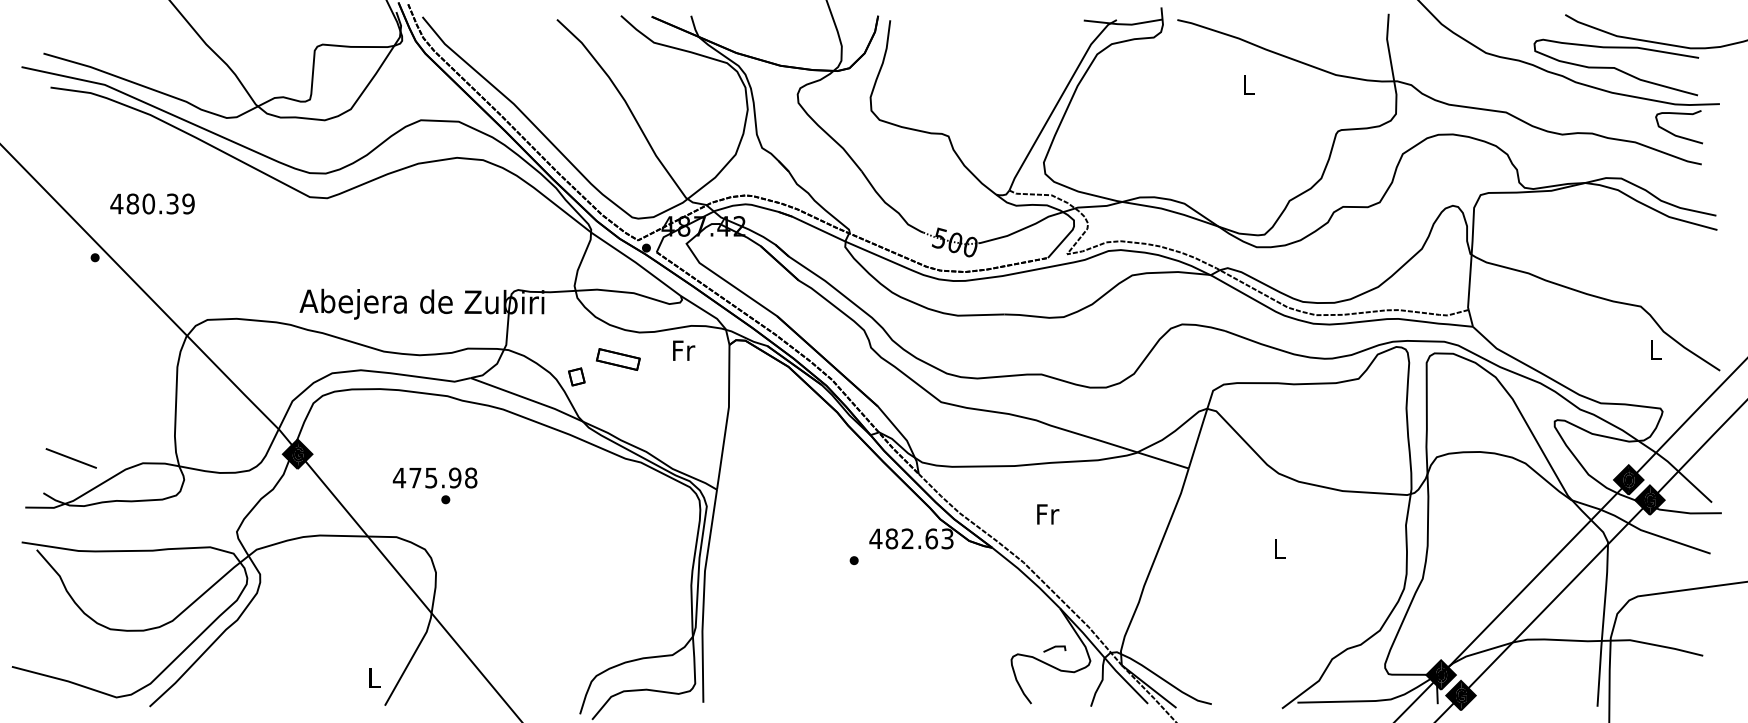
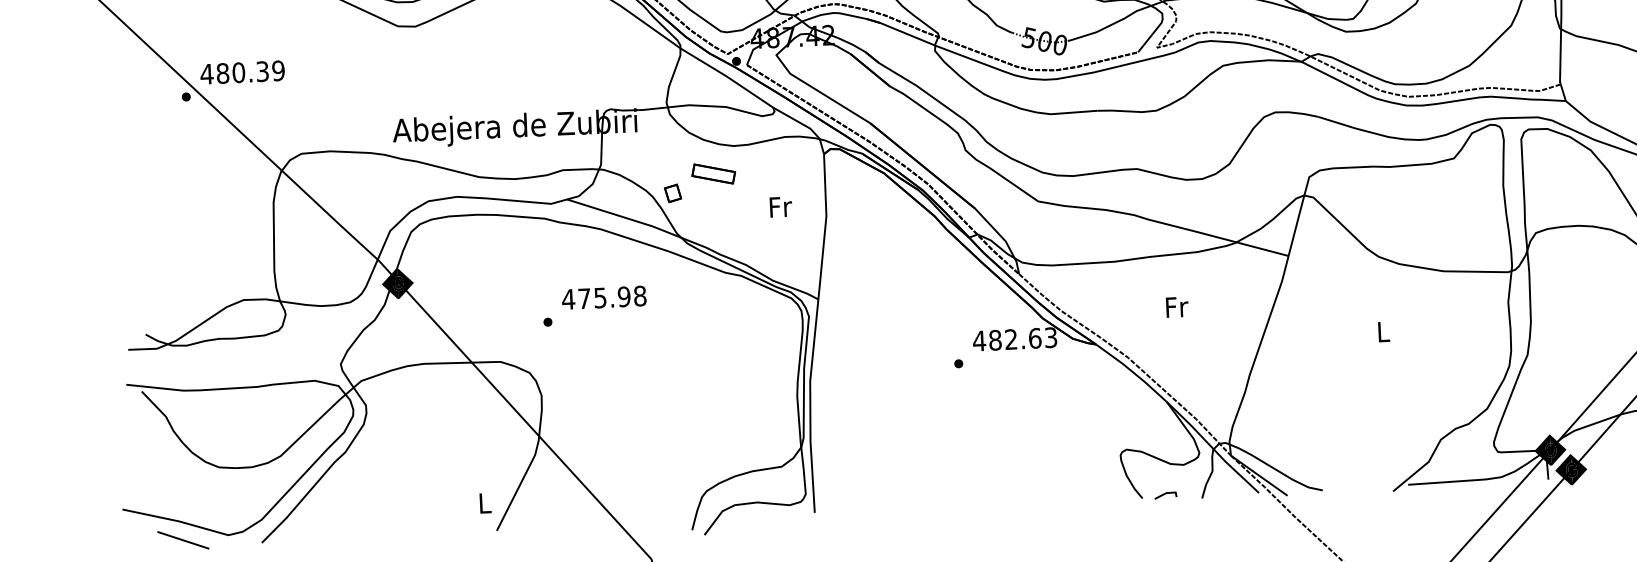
text: (152, 203) -> (242, 72), moved
text: (684, 350) -> (781, 206), moved
line: (70, 458) -> (182, 540), moved
text: (434, 477) -> (603, 297), moved
text: (1048, 514) -> (1177, 307), moved
line: (1054, 647) -> (1165, 494), moved

